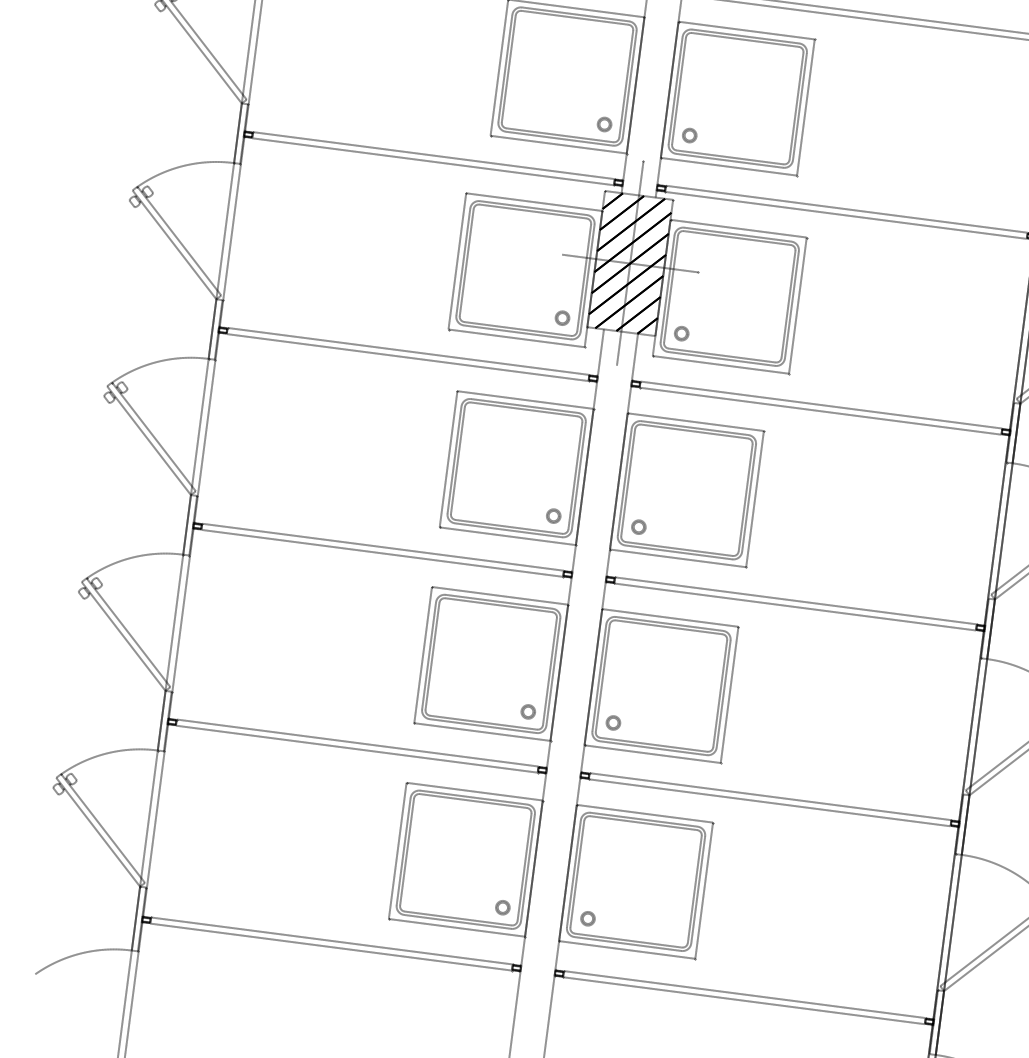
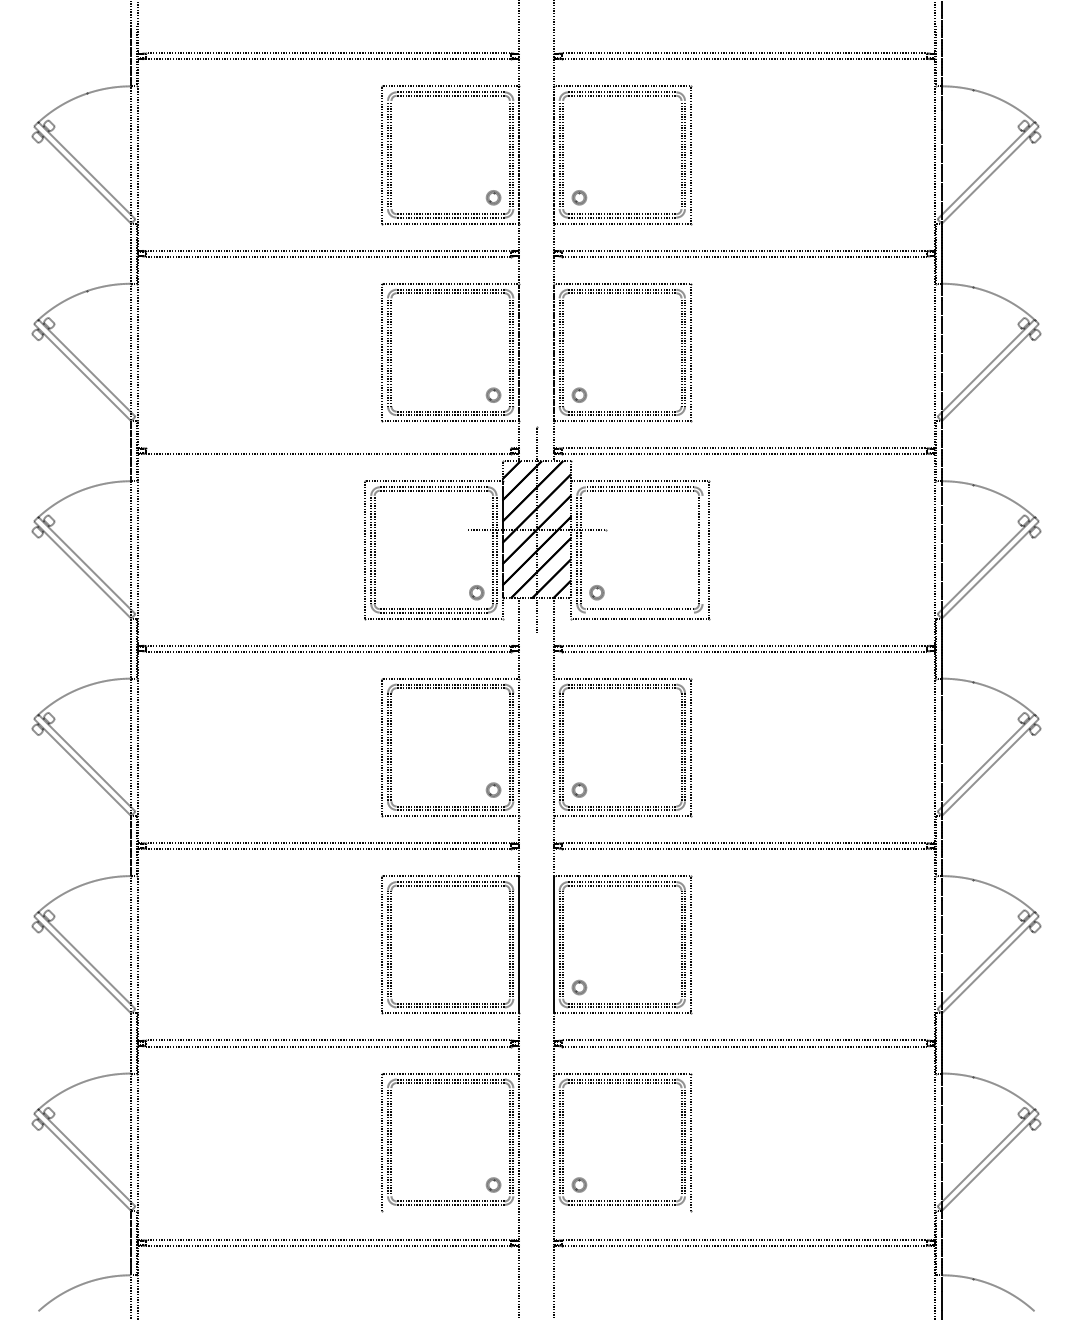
line: (433, 155) -> (327, 448), removed
line: (791, 304) -> (702, 549), removed
line: (721, 358) -> (639, 612), removed
part: (528, 711) -> (493, 987), removed
line: (456, 927) -> (450, 1210), removed
line: (627, 949) -> (622, 1210), removed

